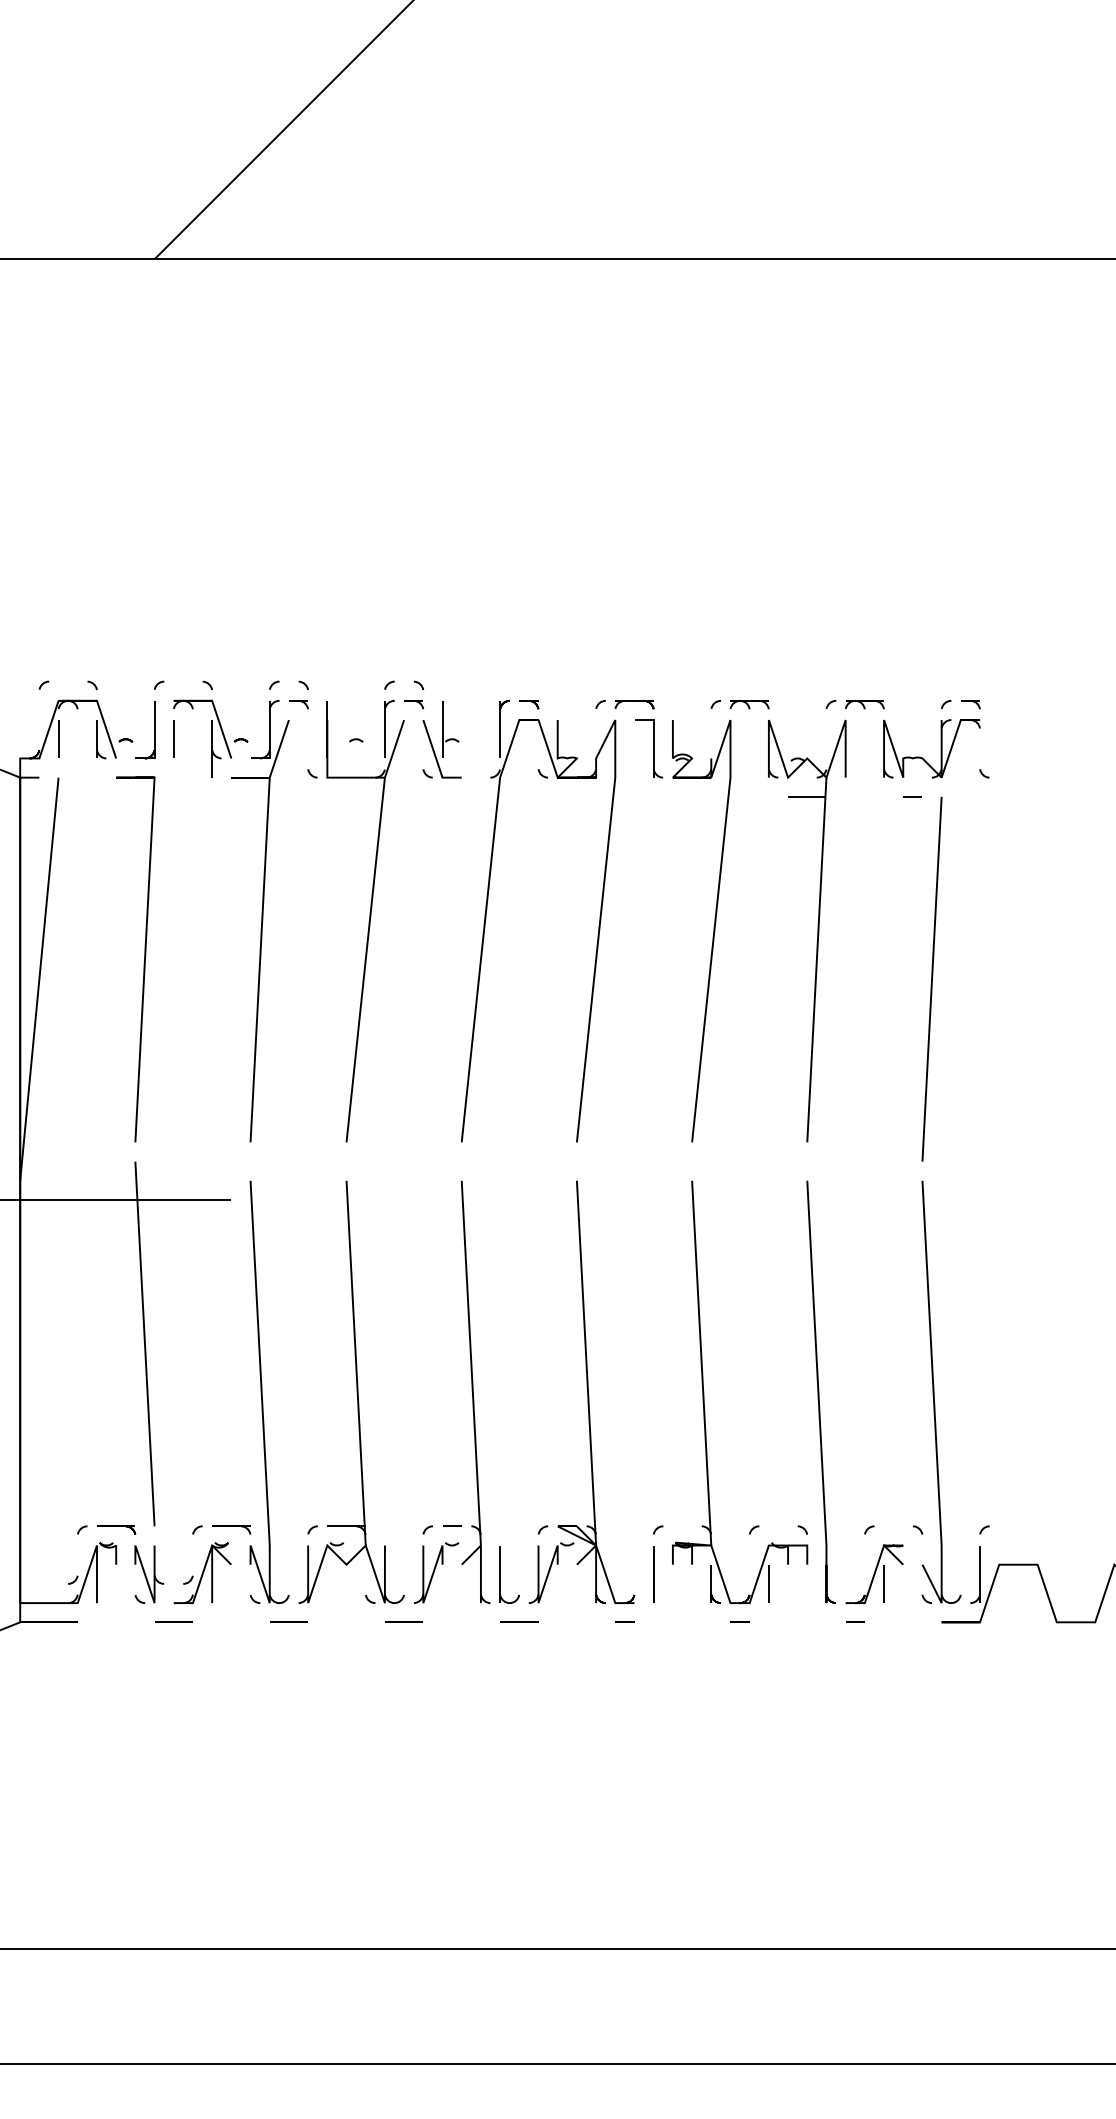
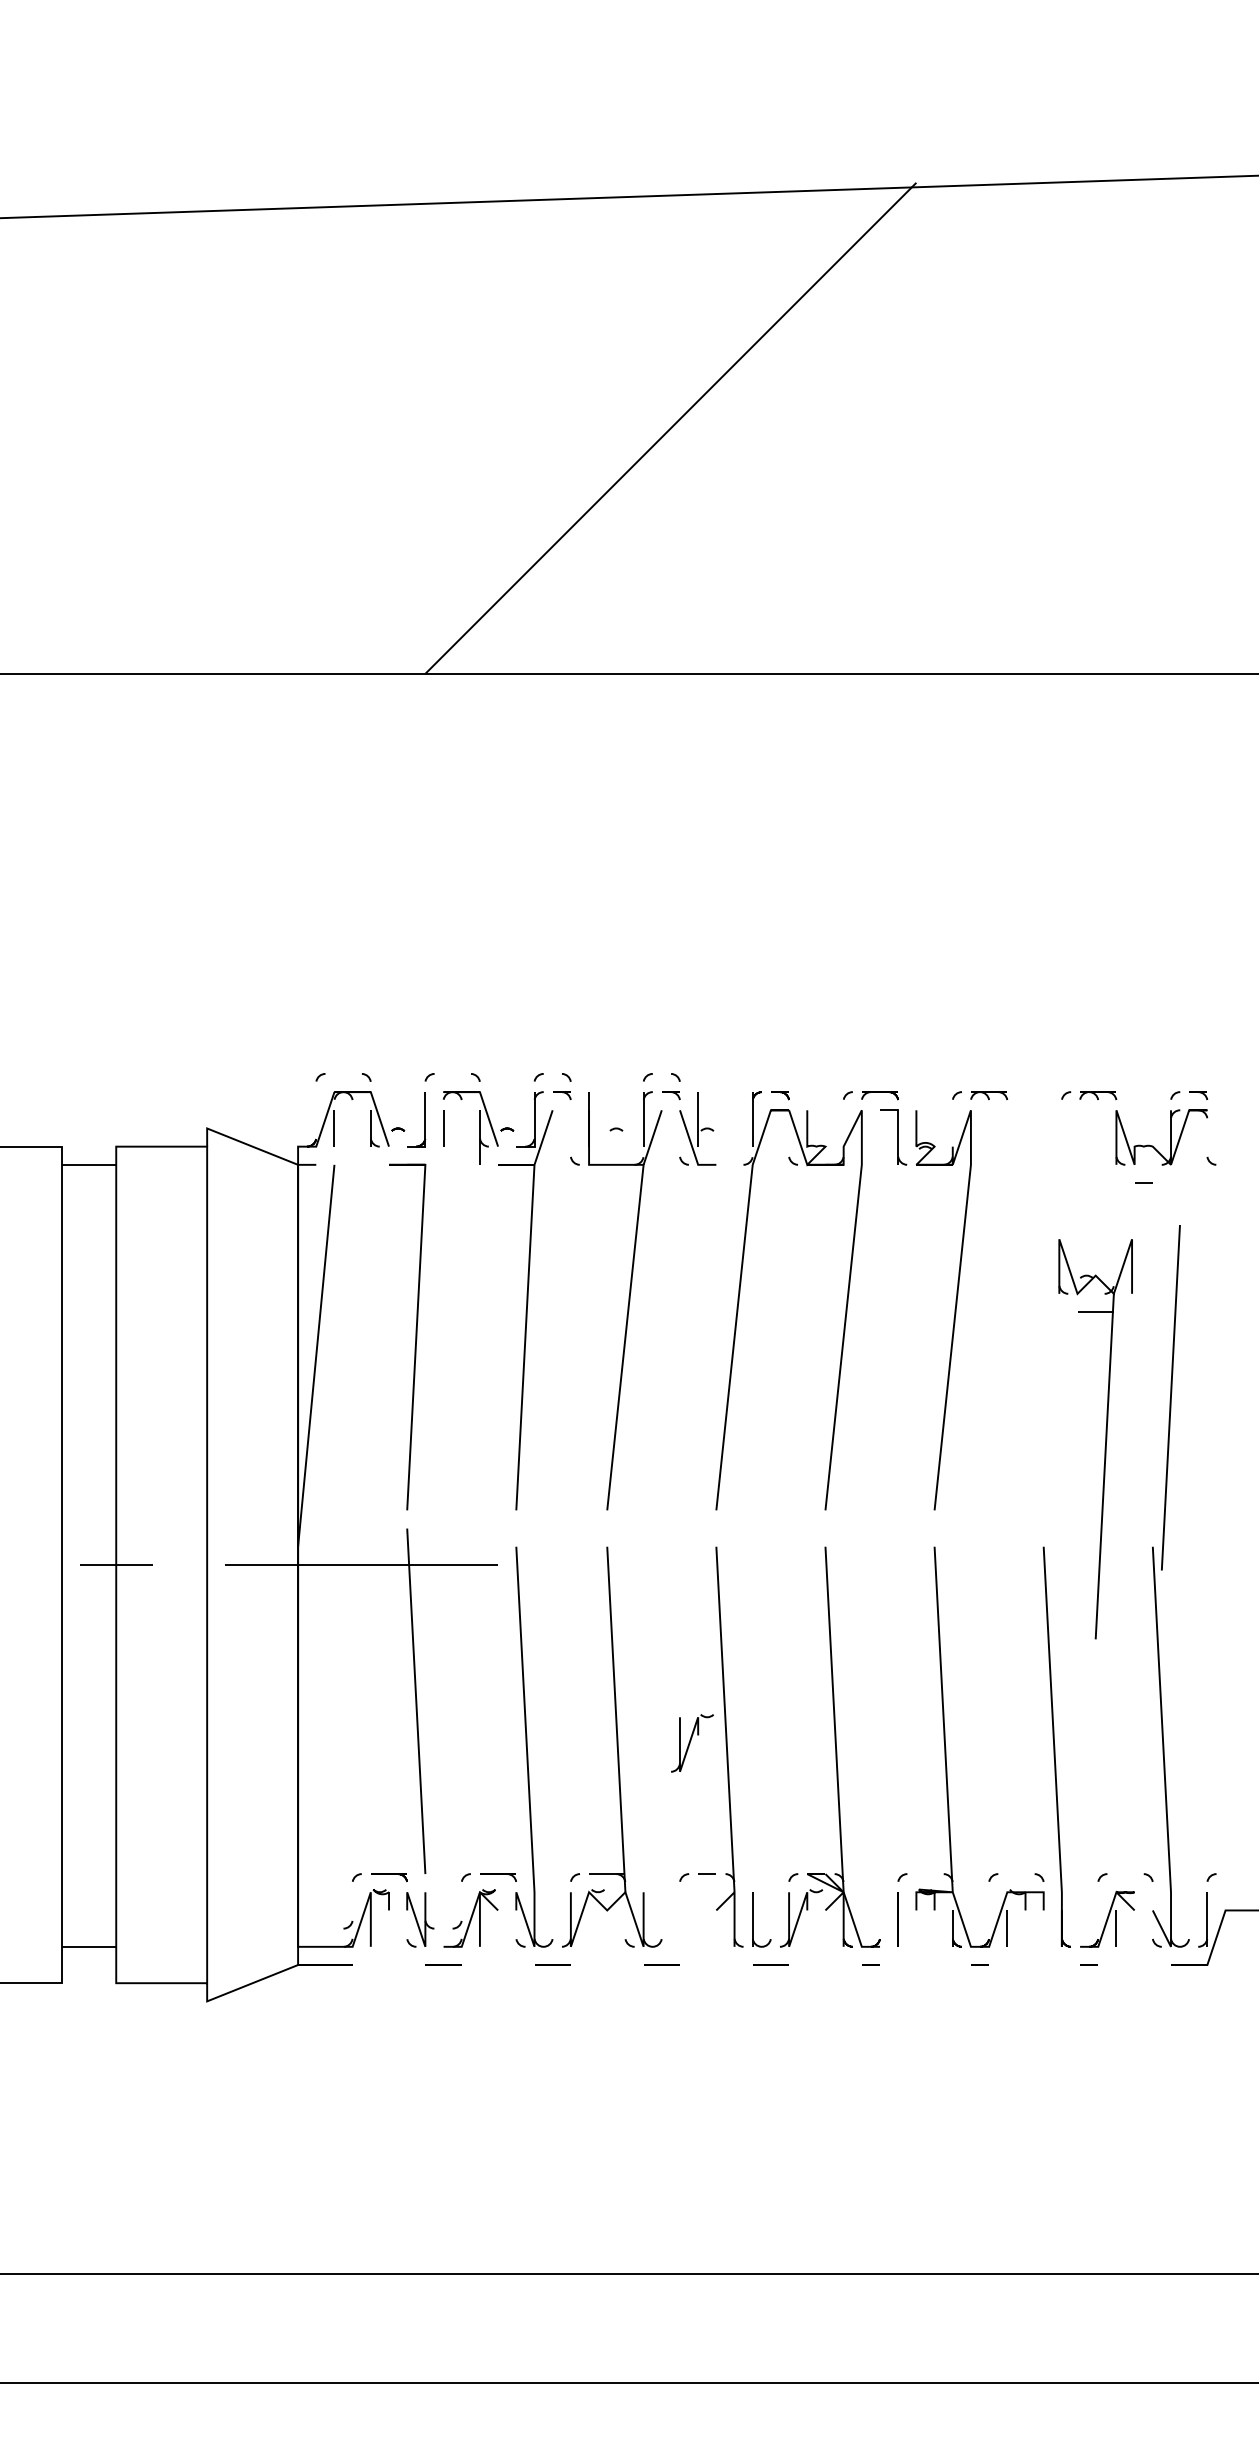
part: (817, 931) -> (1105, 1439), moved
line: (931, 978) -> (1170, 1397), moved
part: (436, 1573) -> (692, 1743), moved

